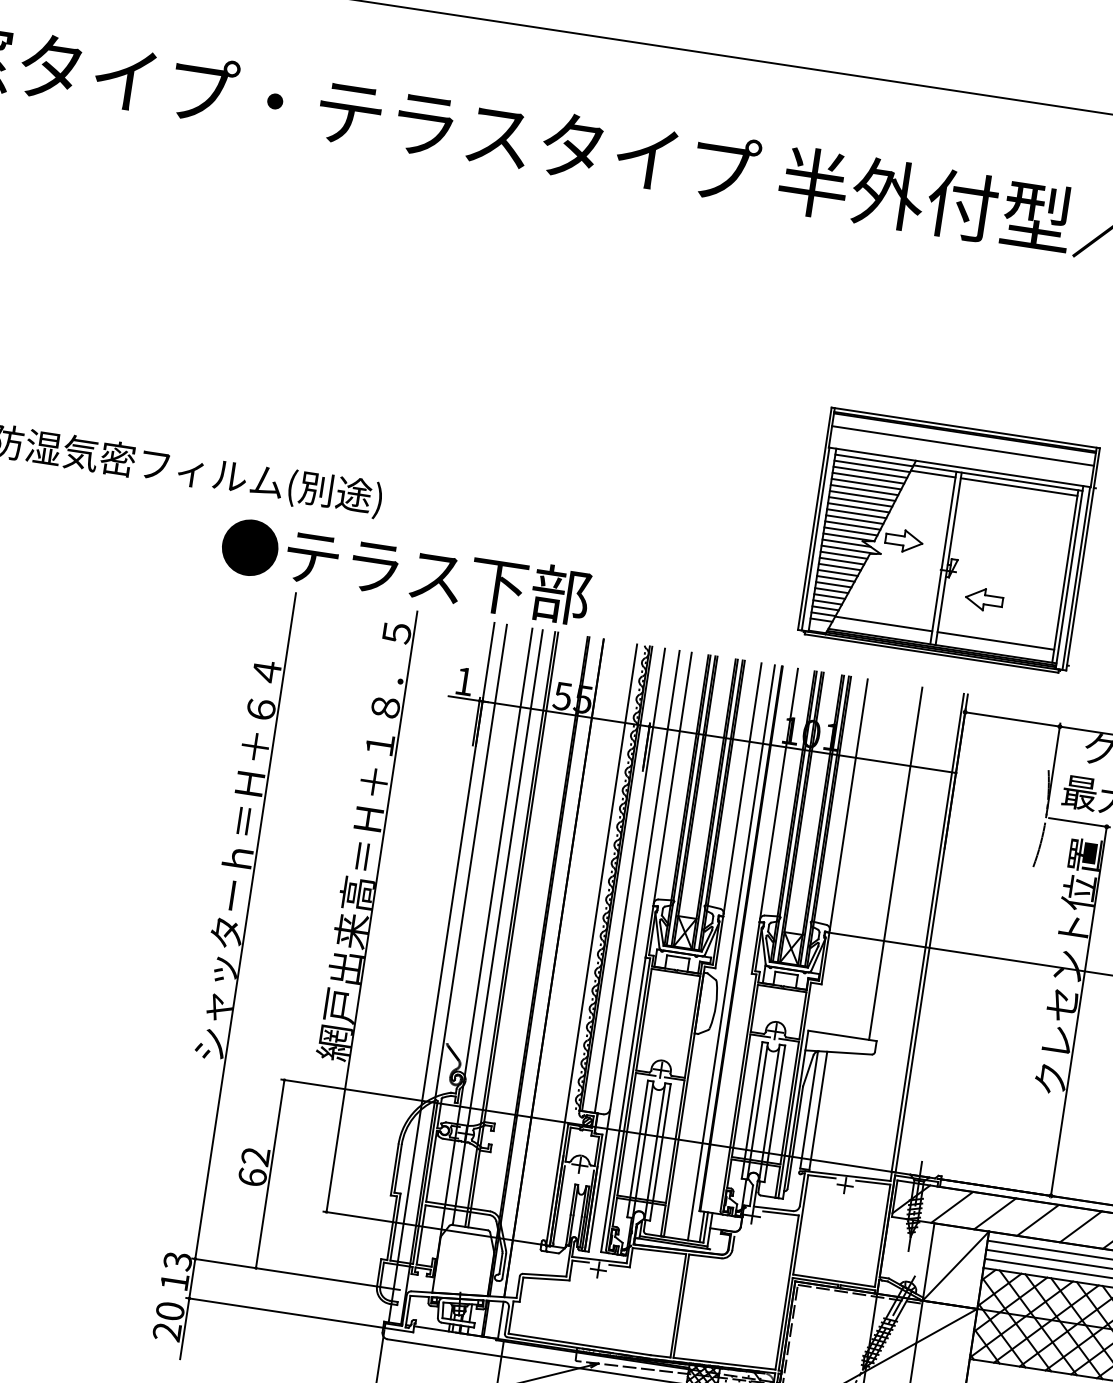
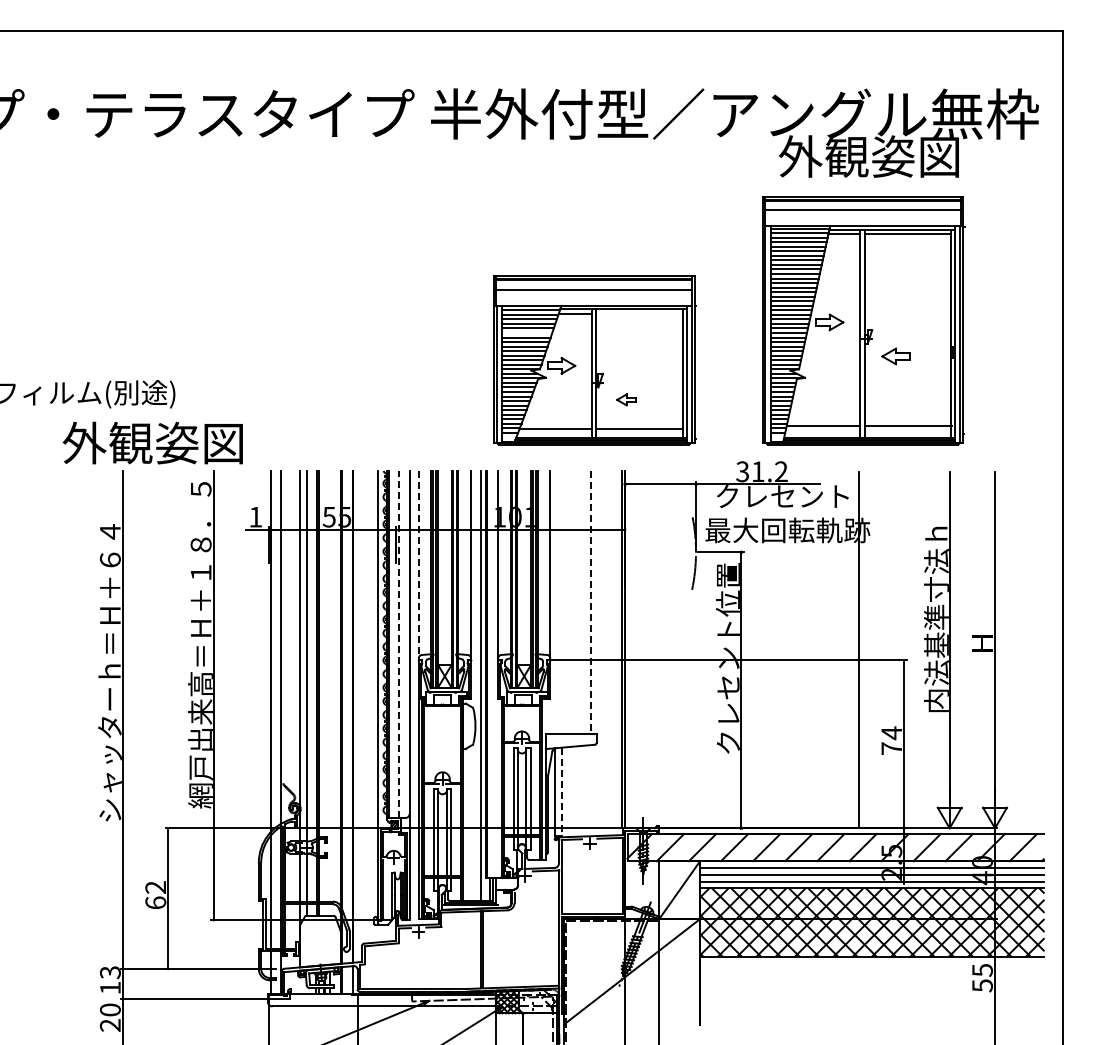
line: (1018, 486) -> (639, 313), removed
line: (863, 489) -> (526, 332), removed
text: (404, 570) -> (199, 442), ●テラス下部 -> 外観姿図
part: (984, 599) -> (626, 399), size x0.7
line: (672, 777) -> (418, 564), solid -> dashed
line: (896, 863) -> (591, 602), solid -> dashed
line: (629, 880) -> (398, 644), solid -> dashed
line: (817, 1111) -> (561, 792), solid -> dashed

